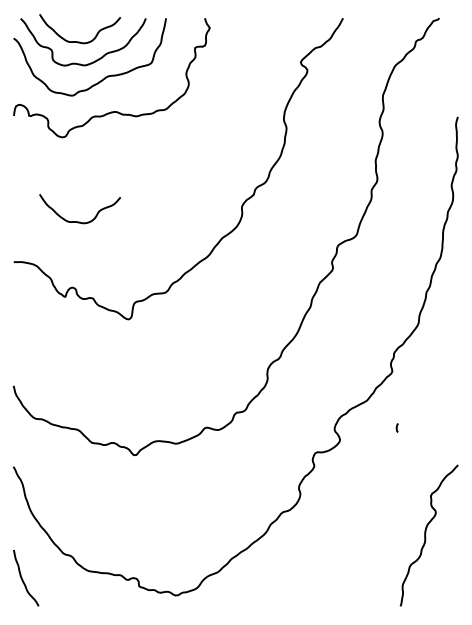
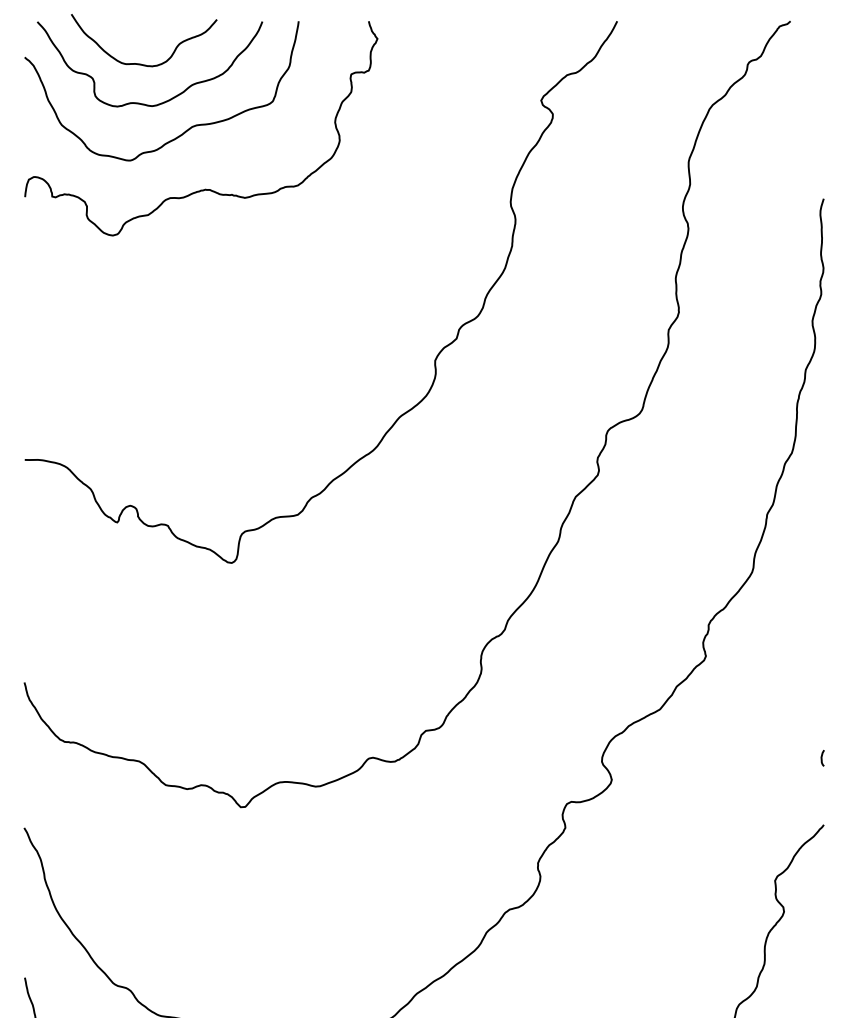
curve: (79, 221) -> (143, 386), removed
curve: (396, 427) -> (821, 757), moved

